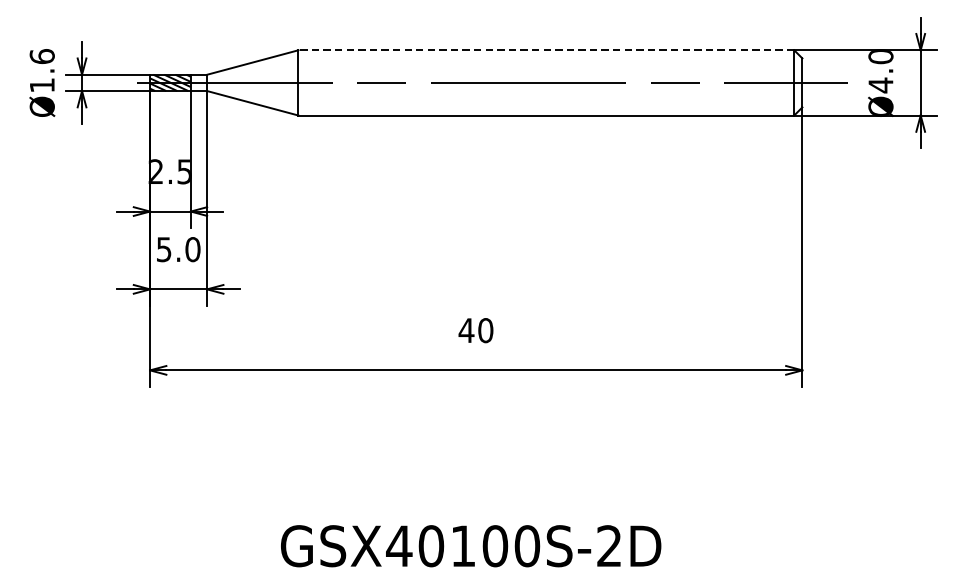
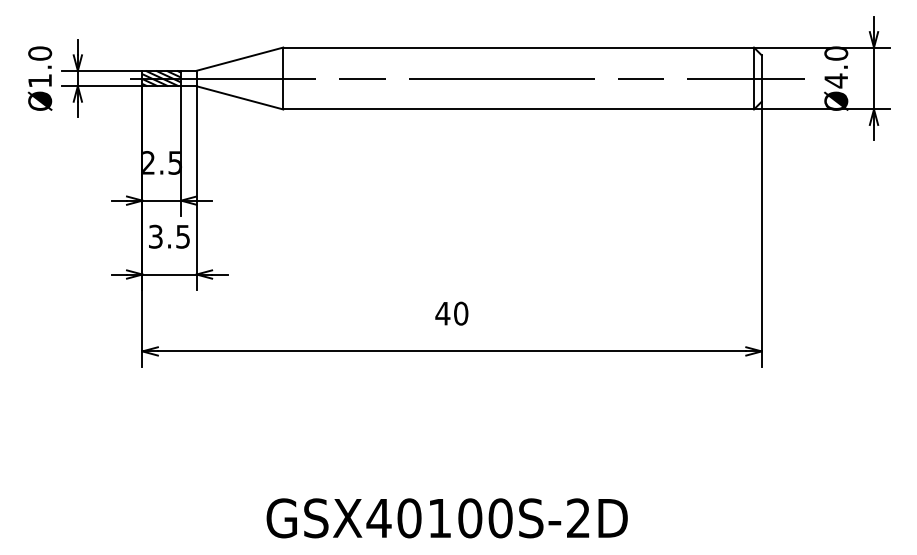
line: (546, 50) -> (518, 47), dashed -> solid
text: (41, 56) -> (39, 53), Ø1.6 -> Ø1.0
text: (178, 249) -> (169, 236), 5.0 -> 3.5

